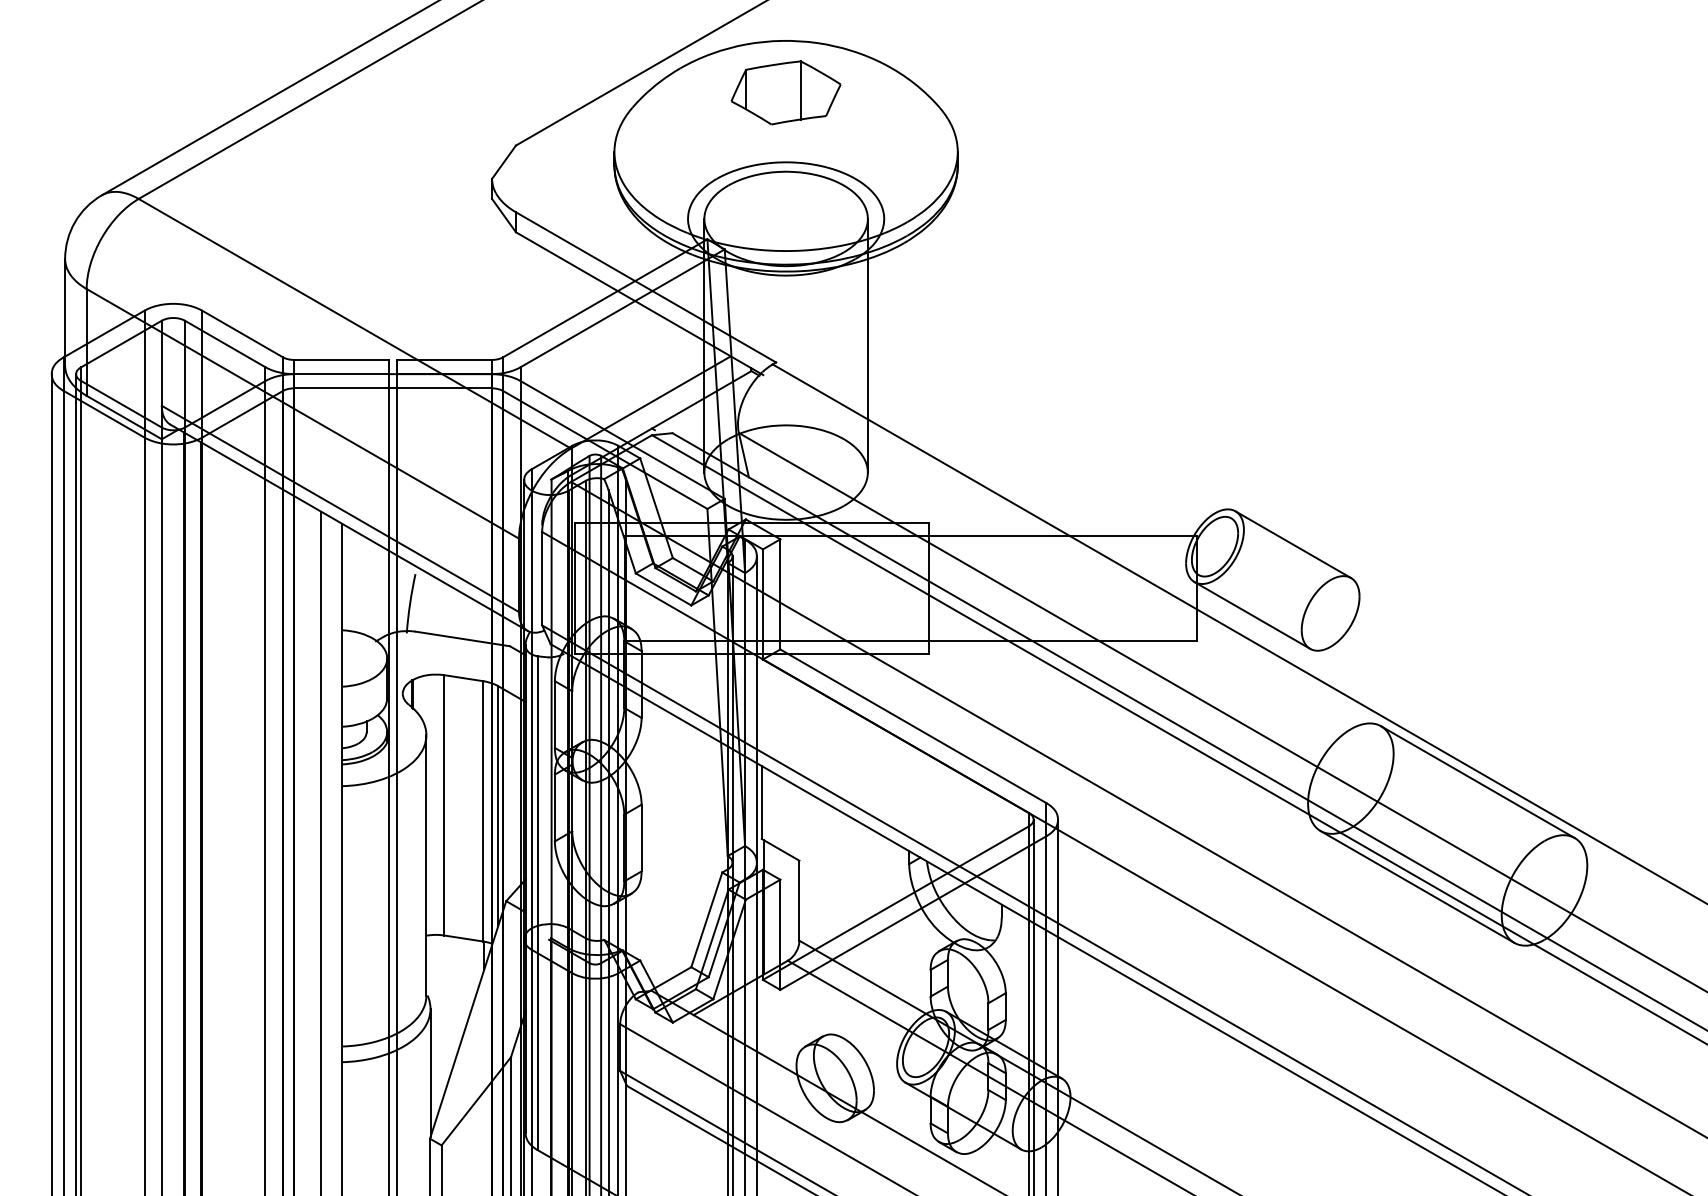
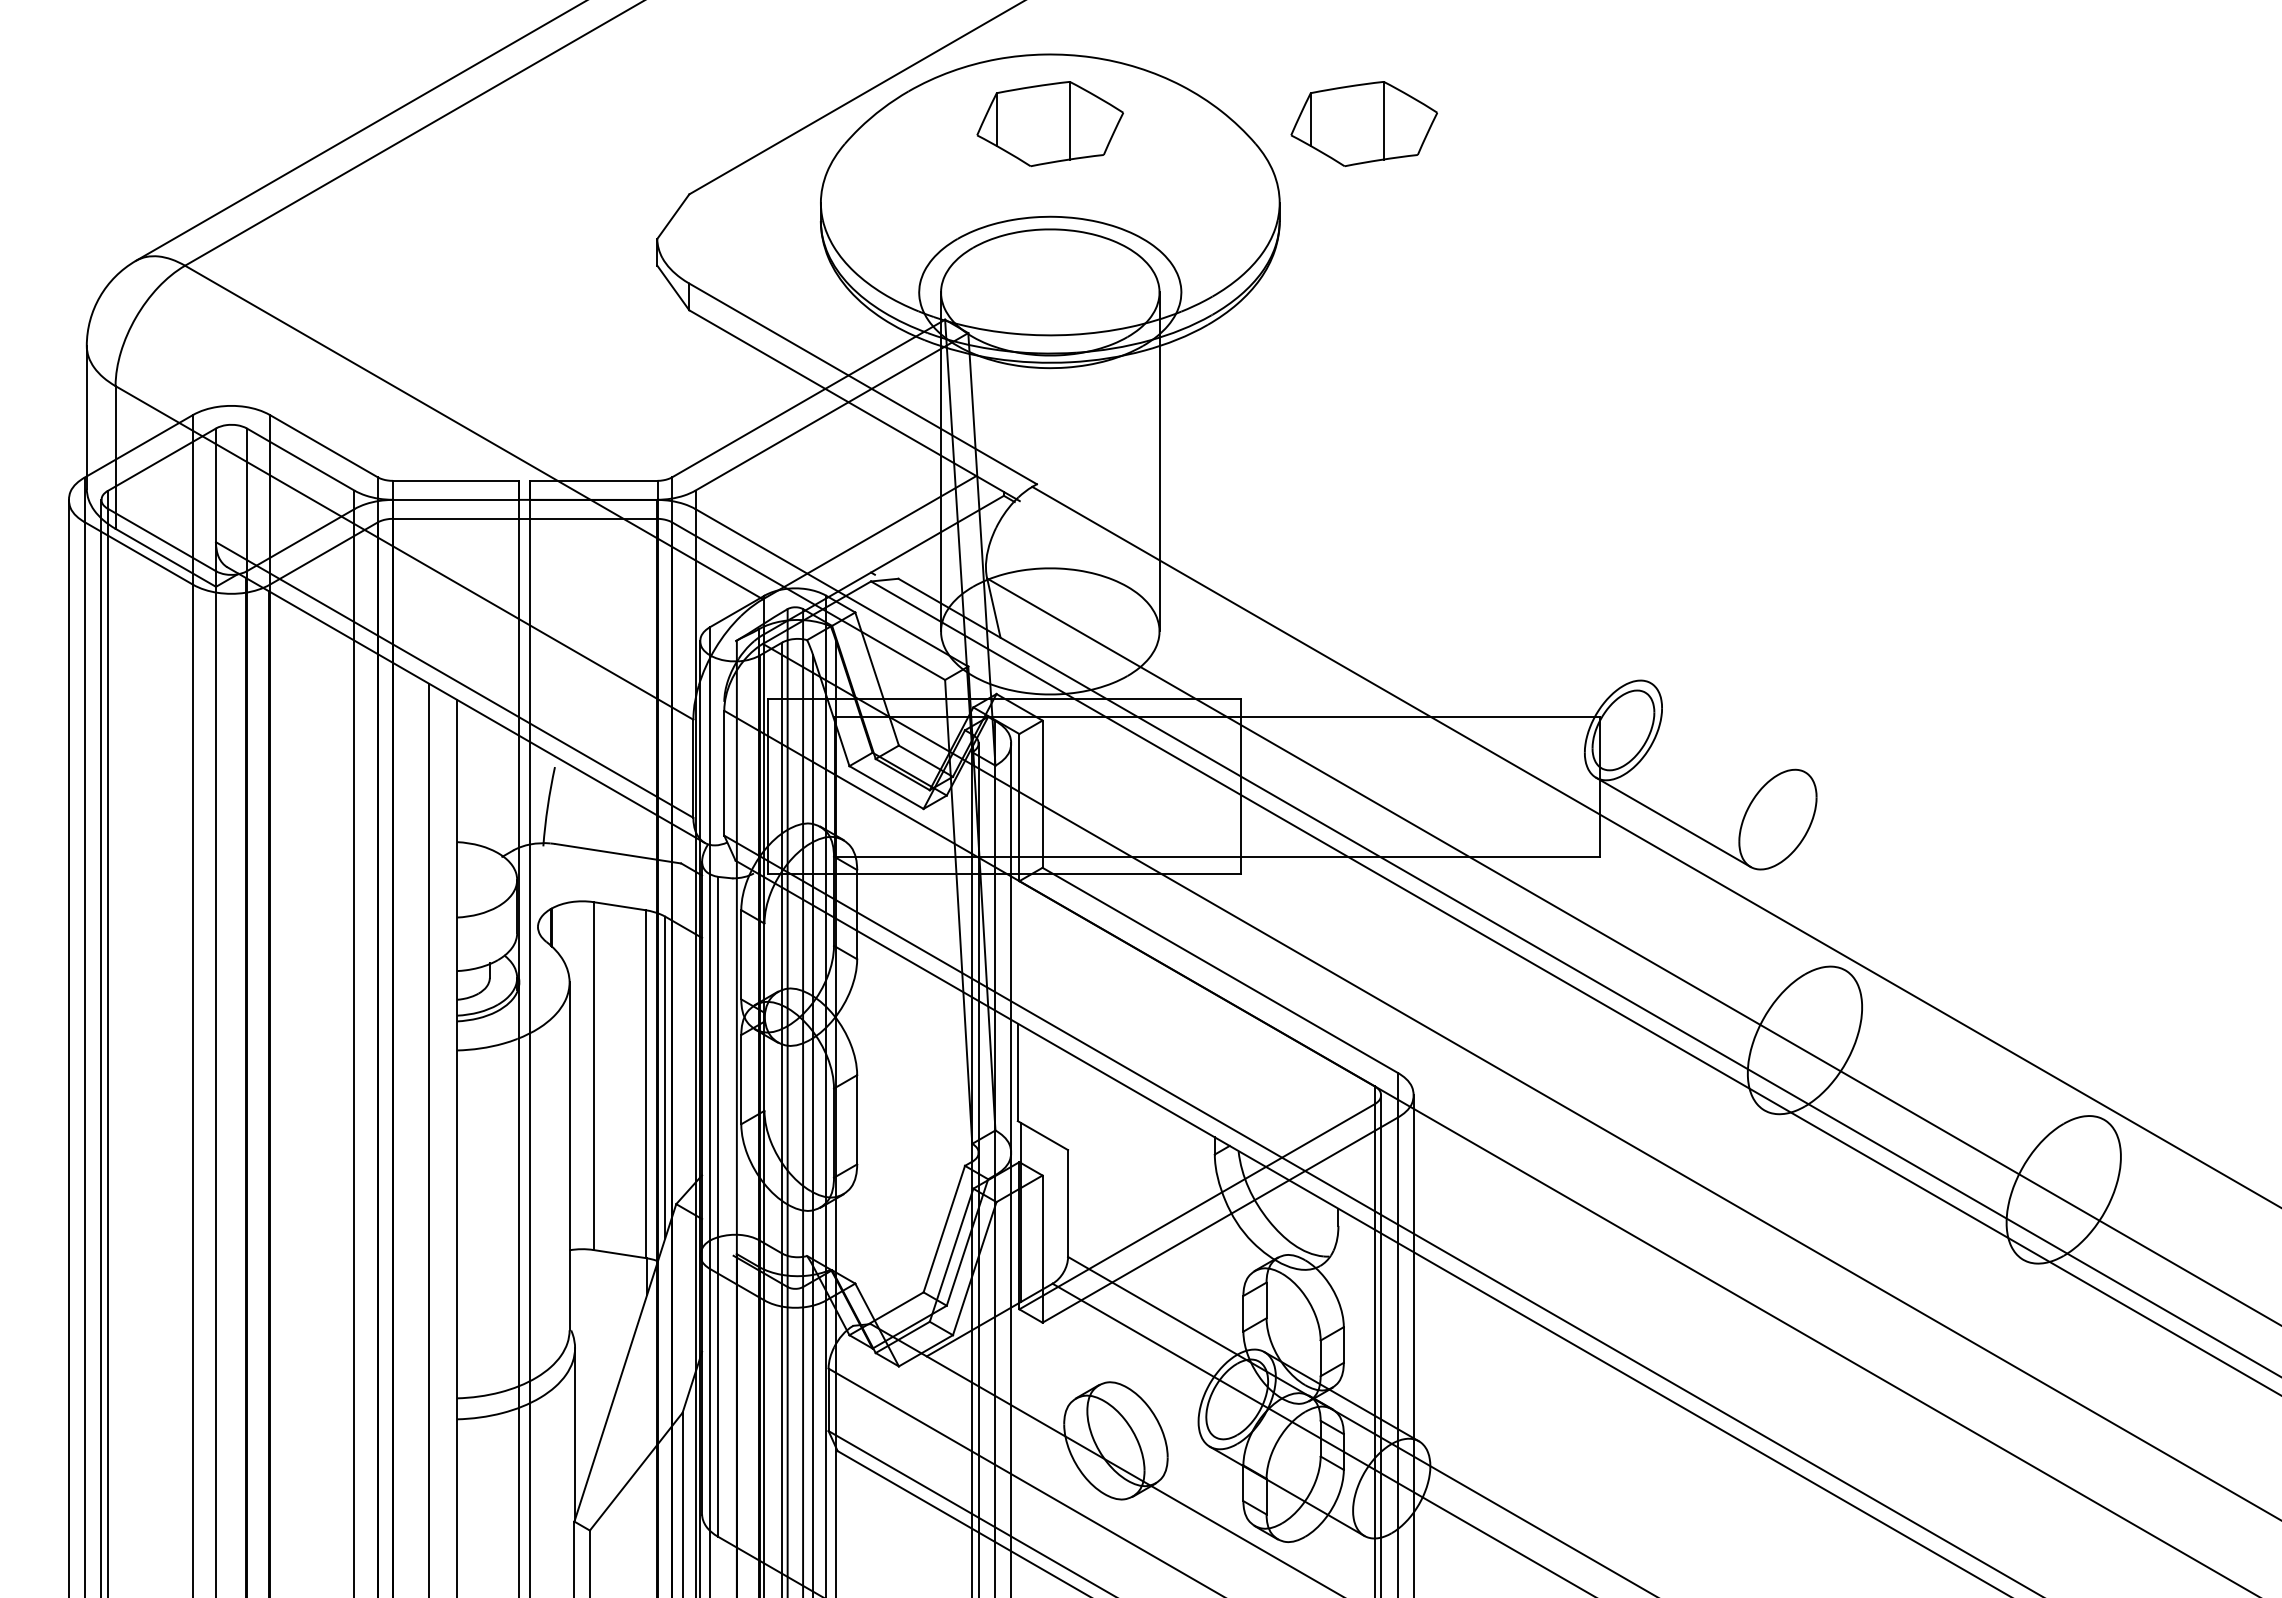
part: (1020, 92) -> (1363, 123), added
line: (1292, 544) -> (1727, 727), removed
line: (1477, 781) -> (1974, 1044), removed
line: (1417, 886) -> (1893, 1184), removed

